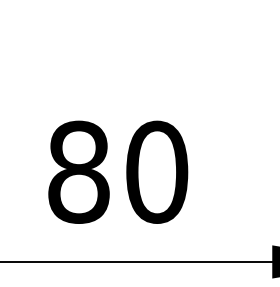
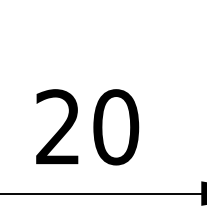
text: (79, 172) -> (58, 127), 80 -> 20

